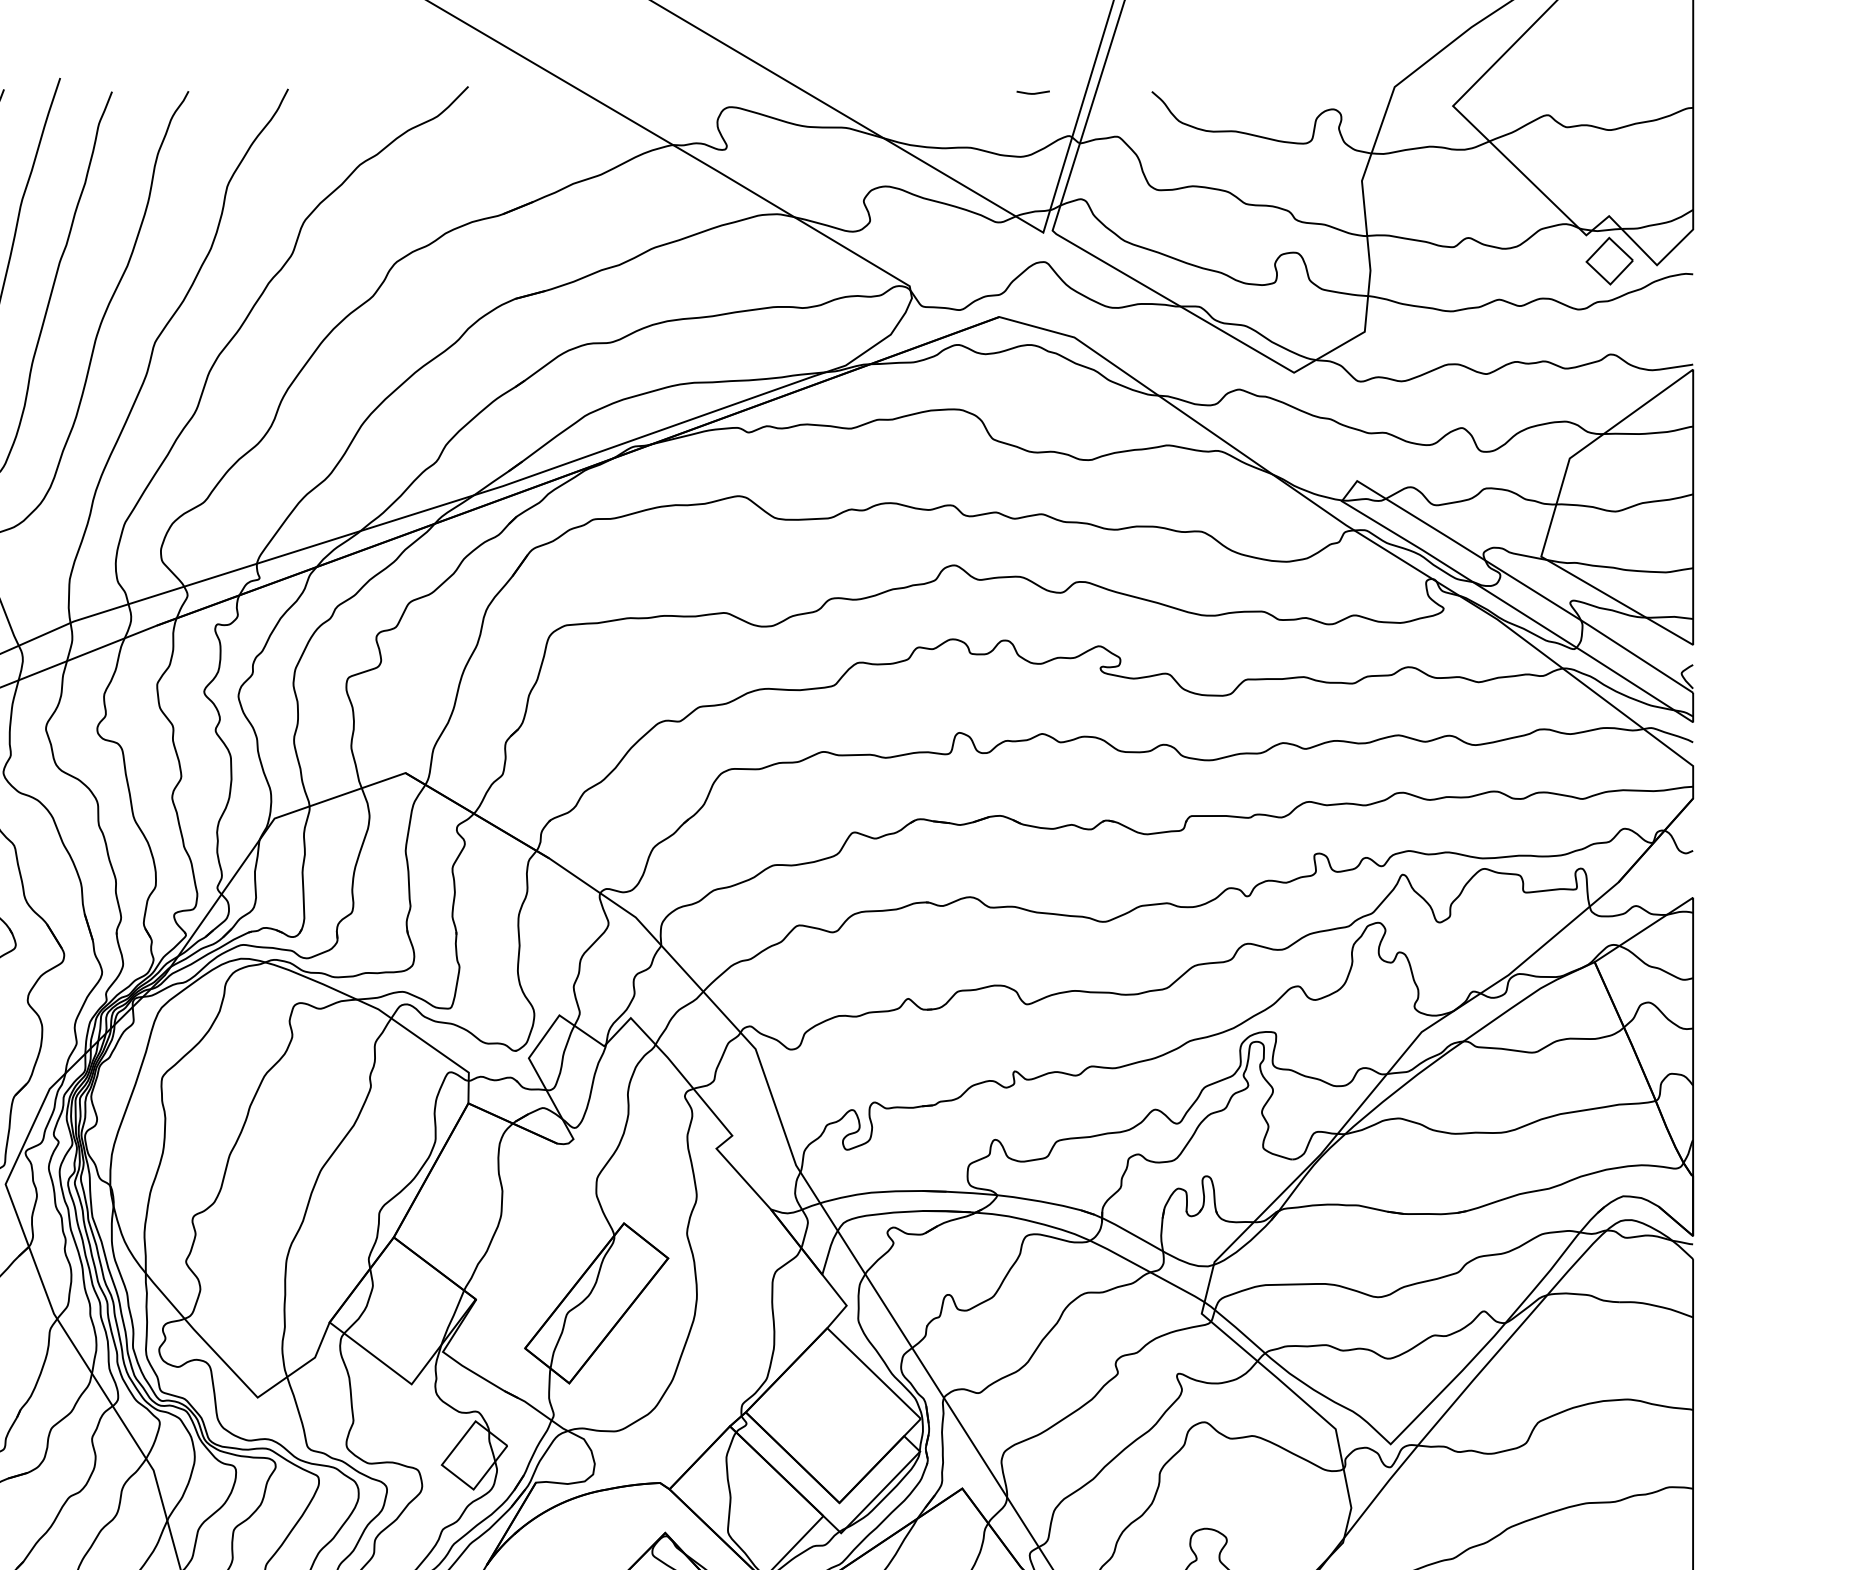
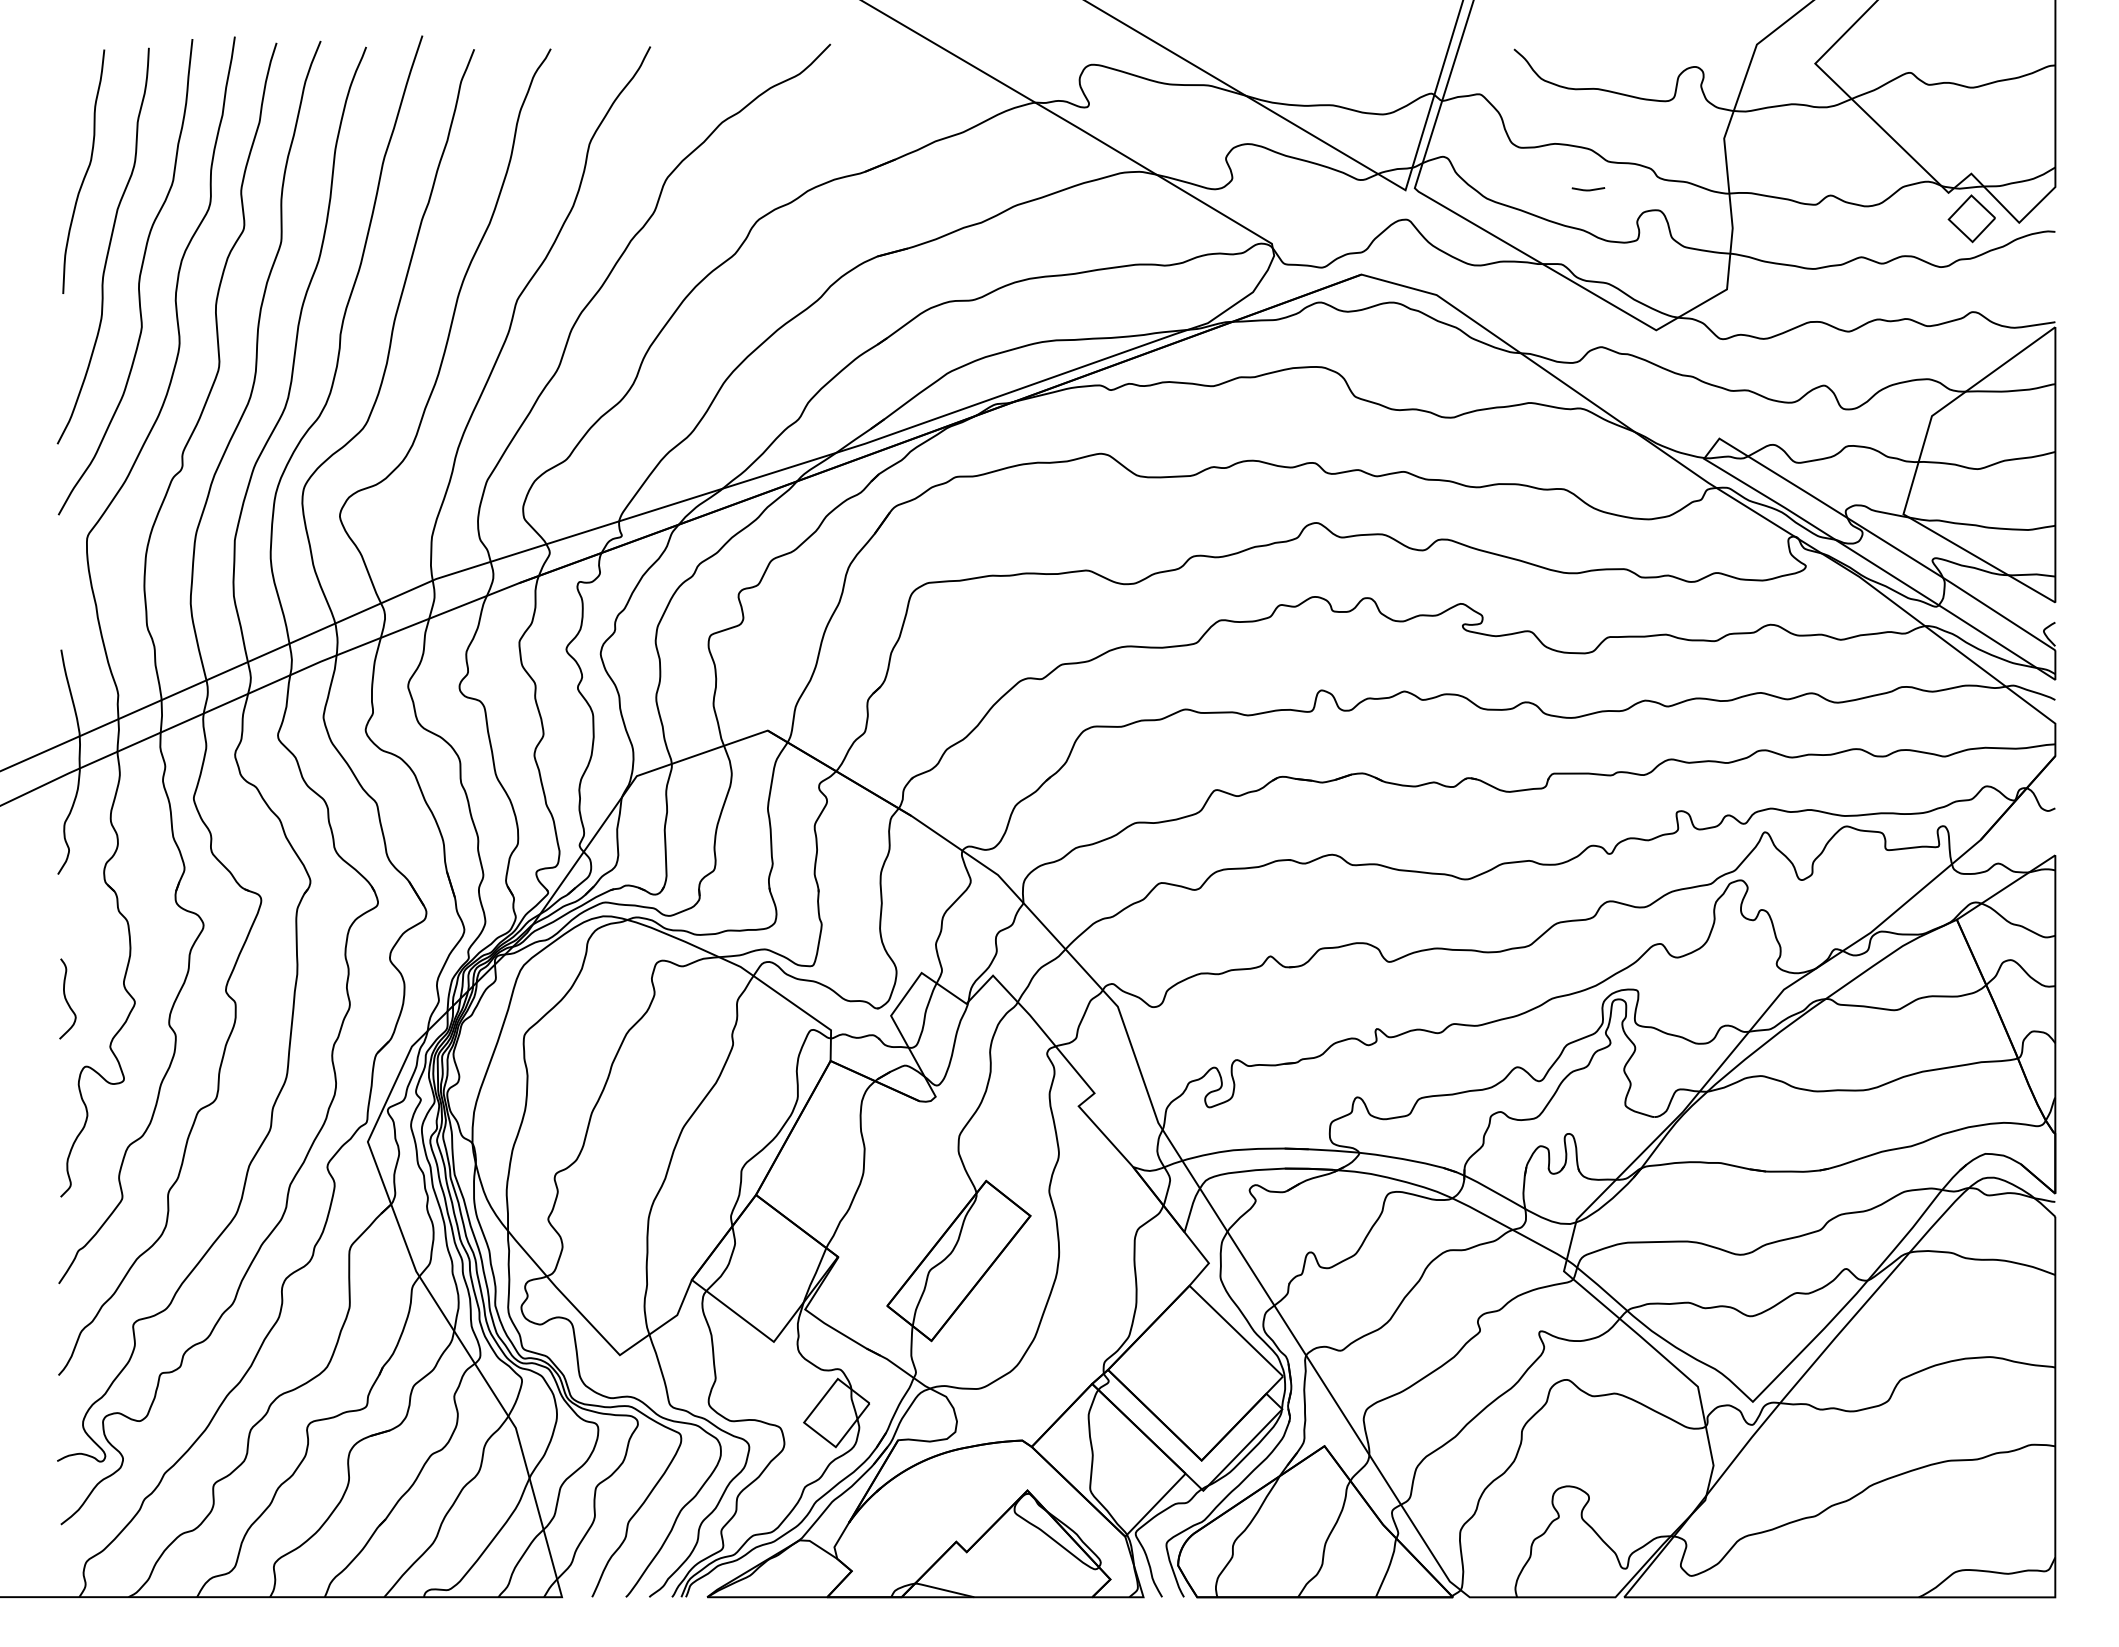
line: (1033, 92) -> (1588, 189), moved

